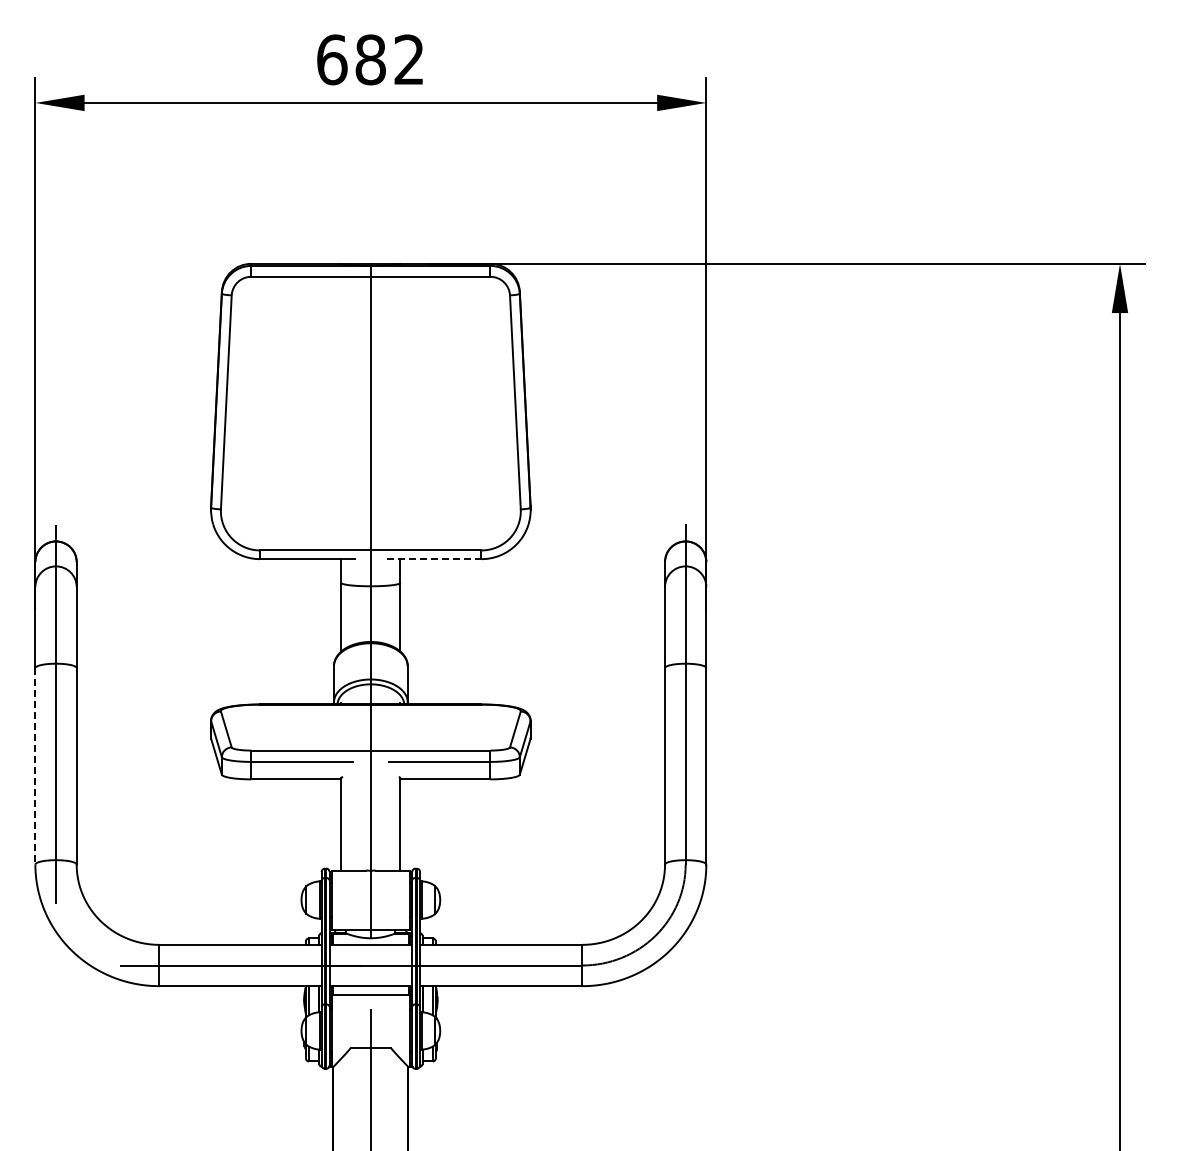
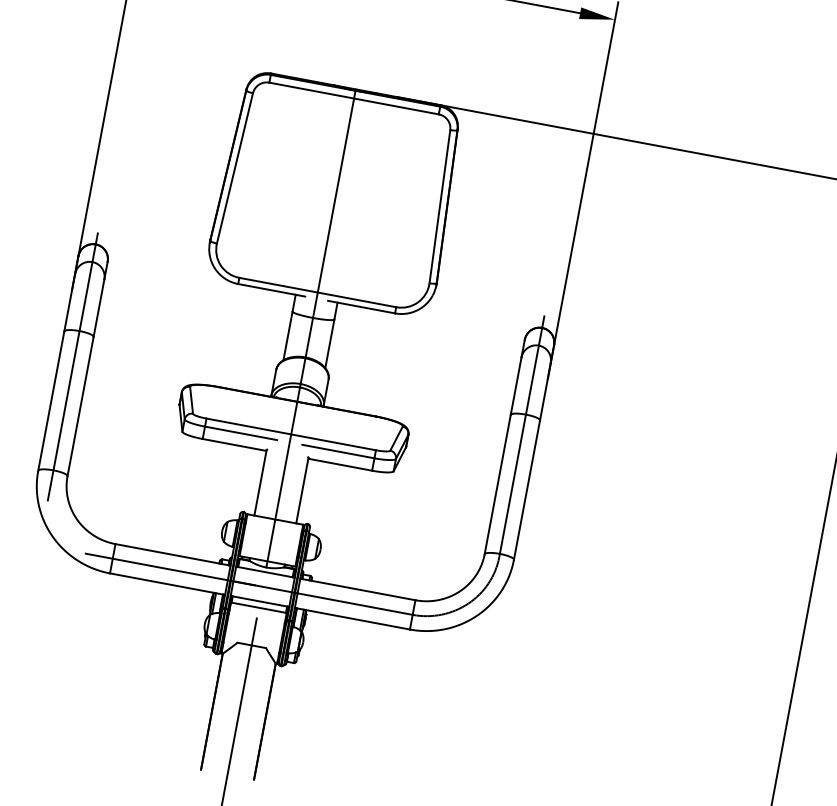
line: (434, 559) -> (361, 307), dashed -> solid
line: (35, 766) -> (51, 401), dashed -> solid

